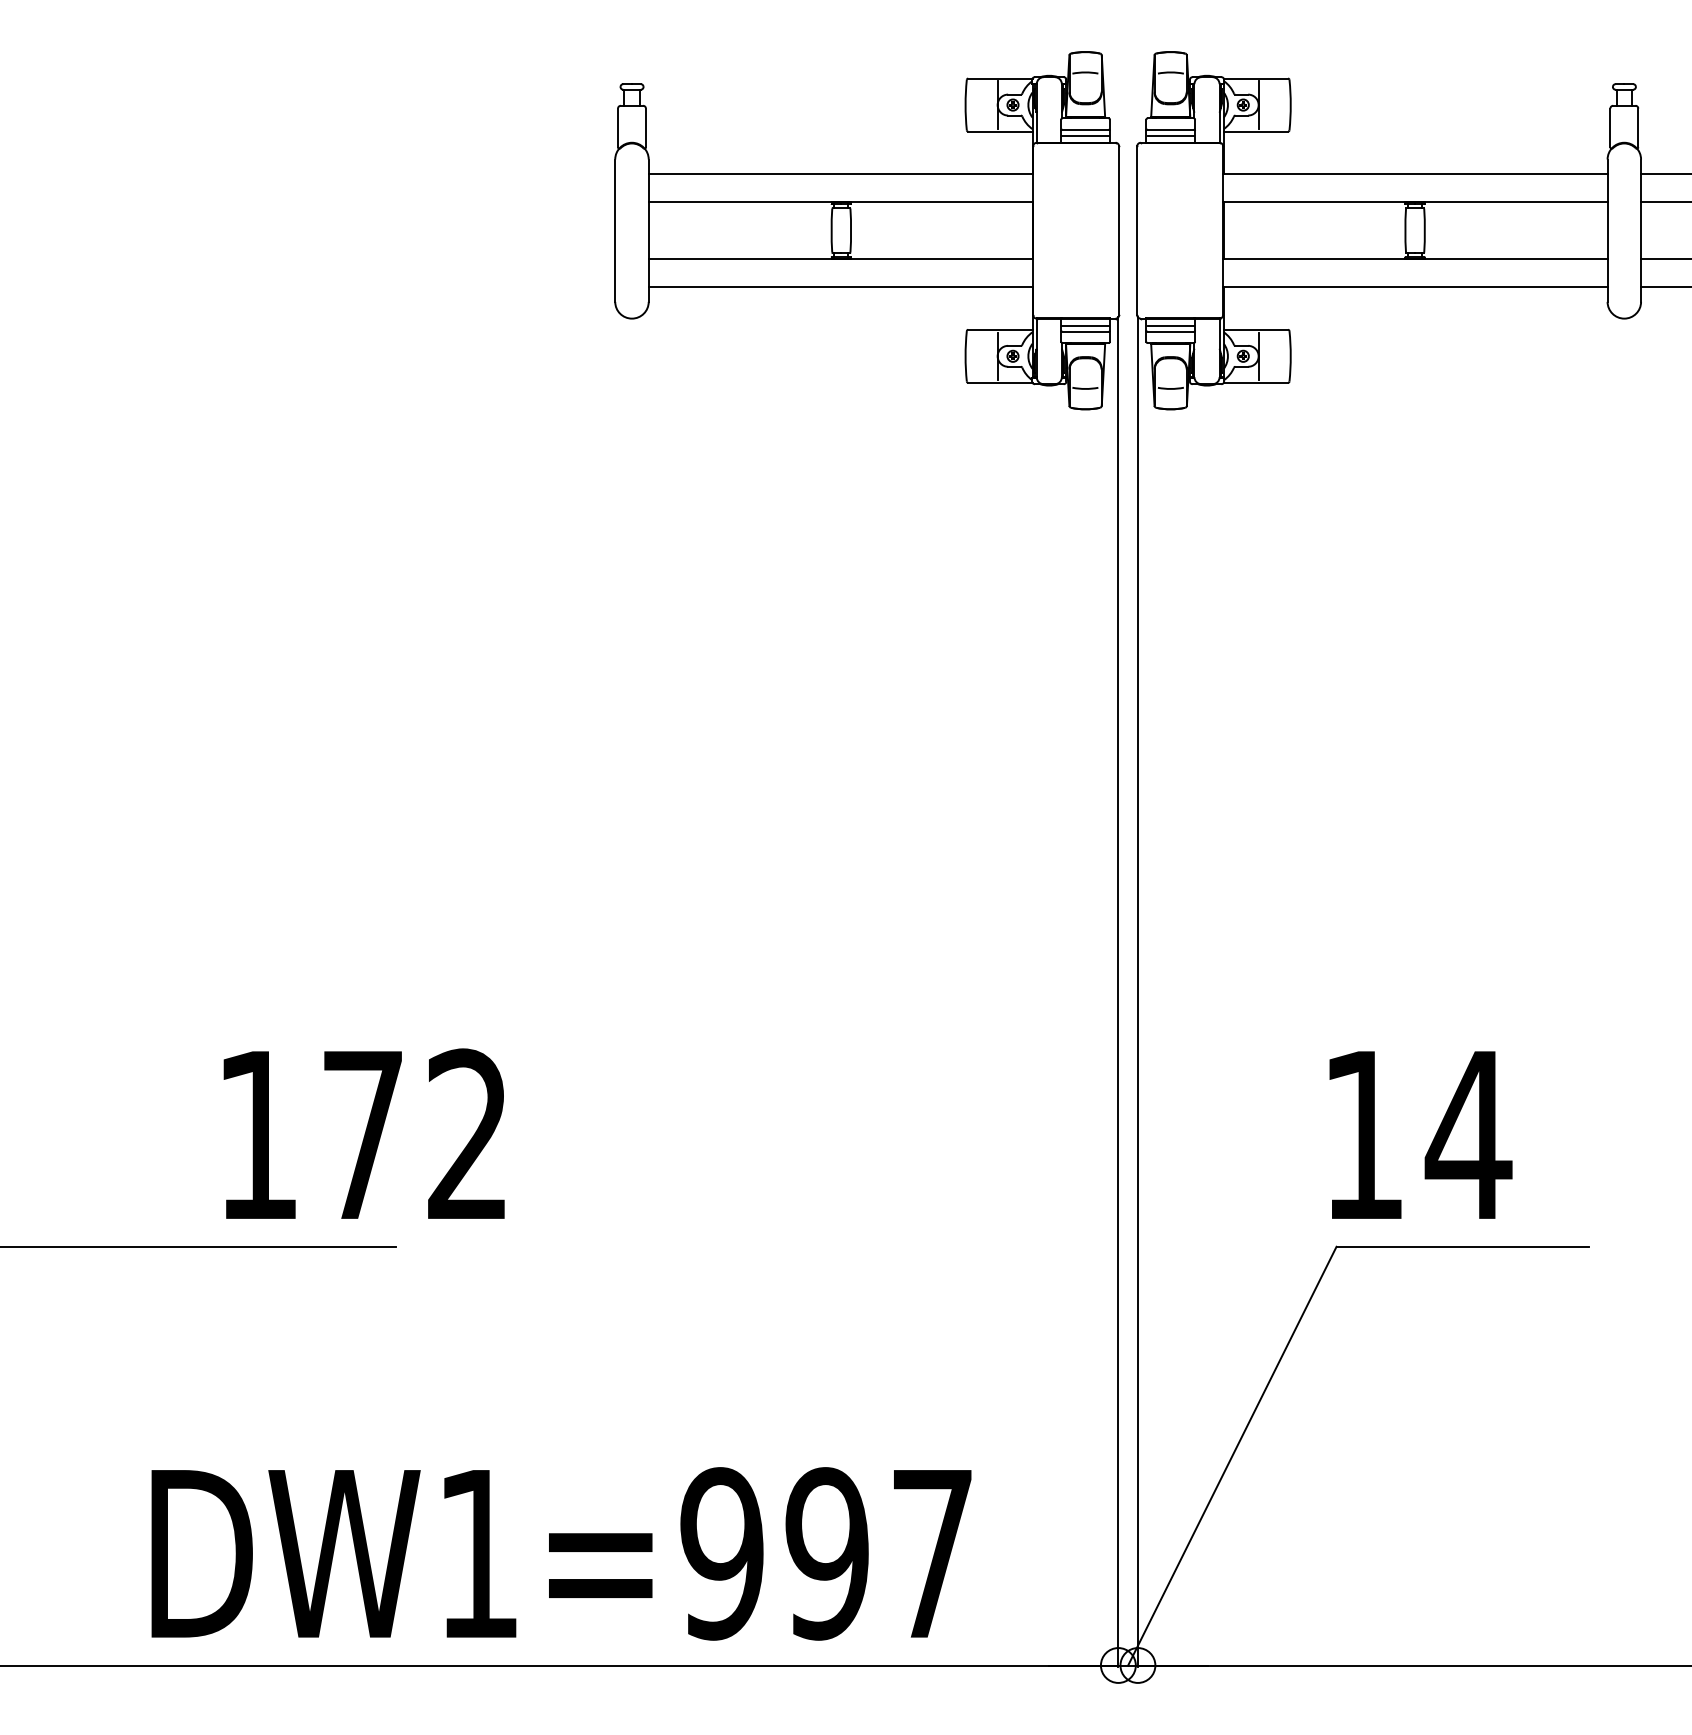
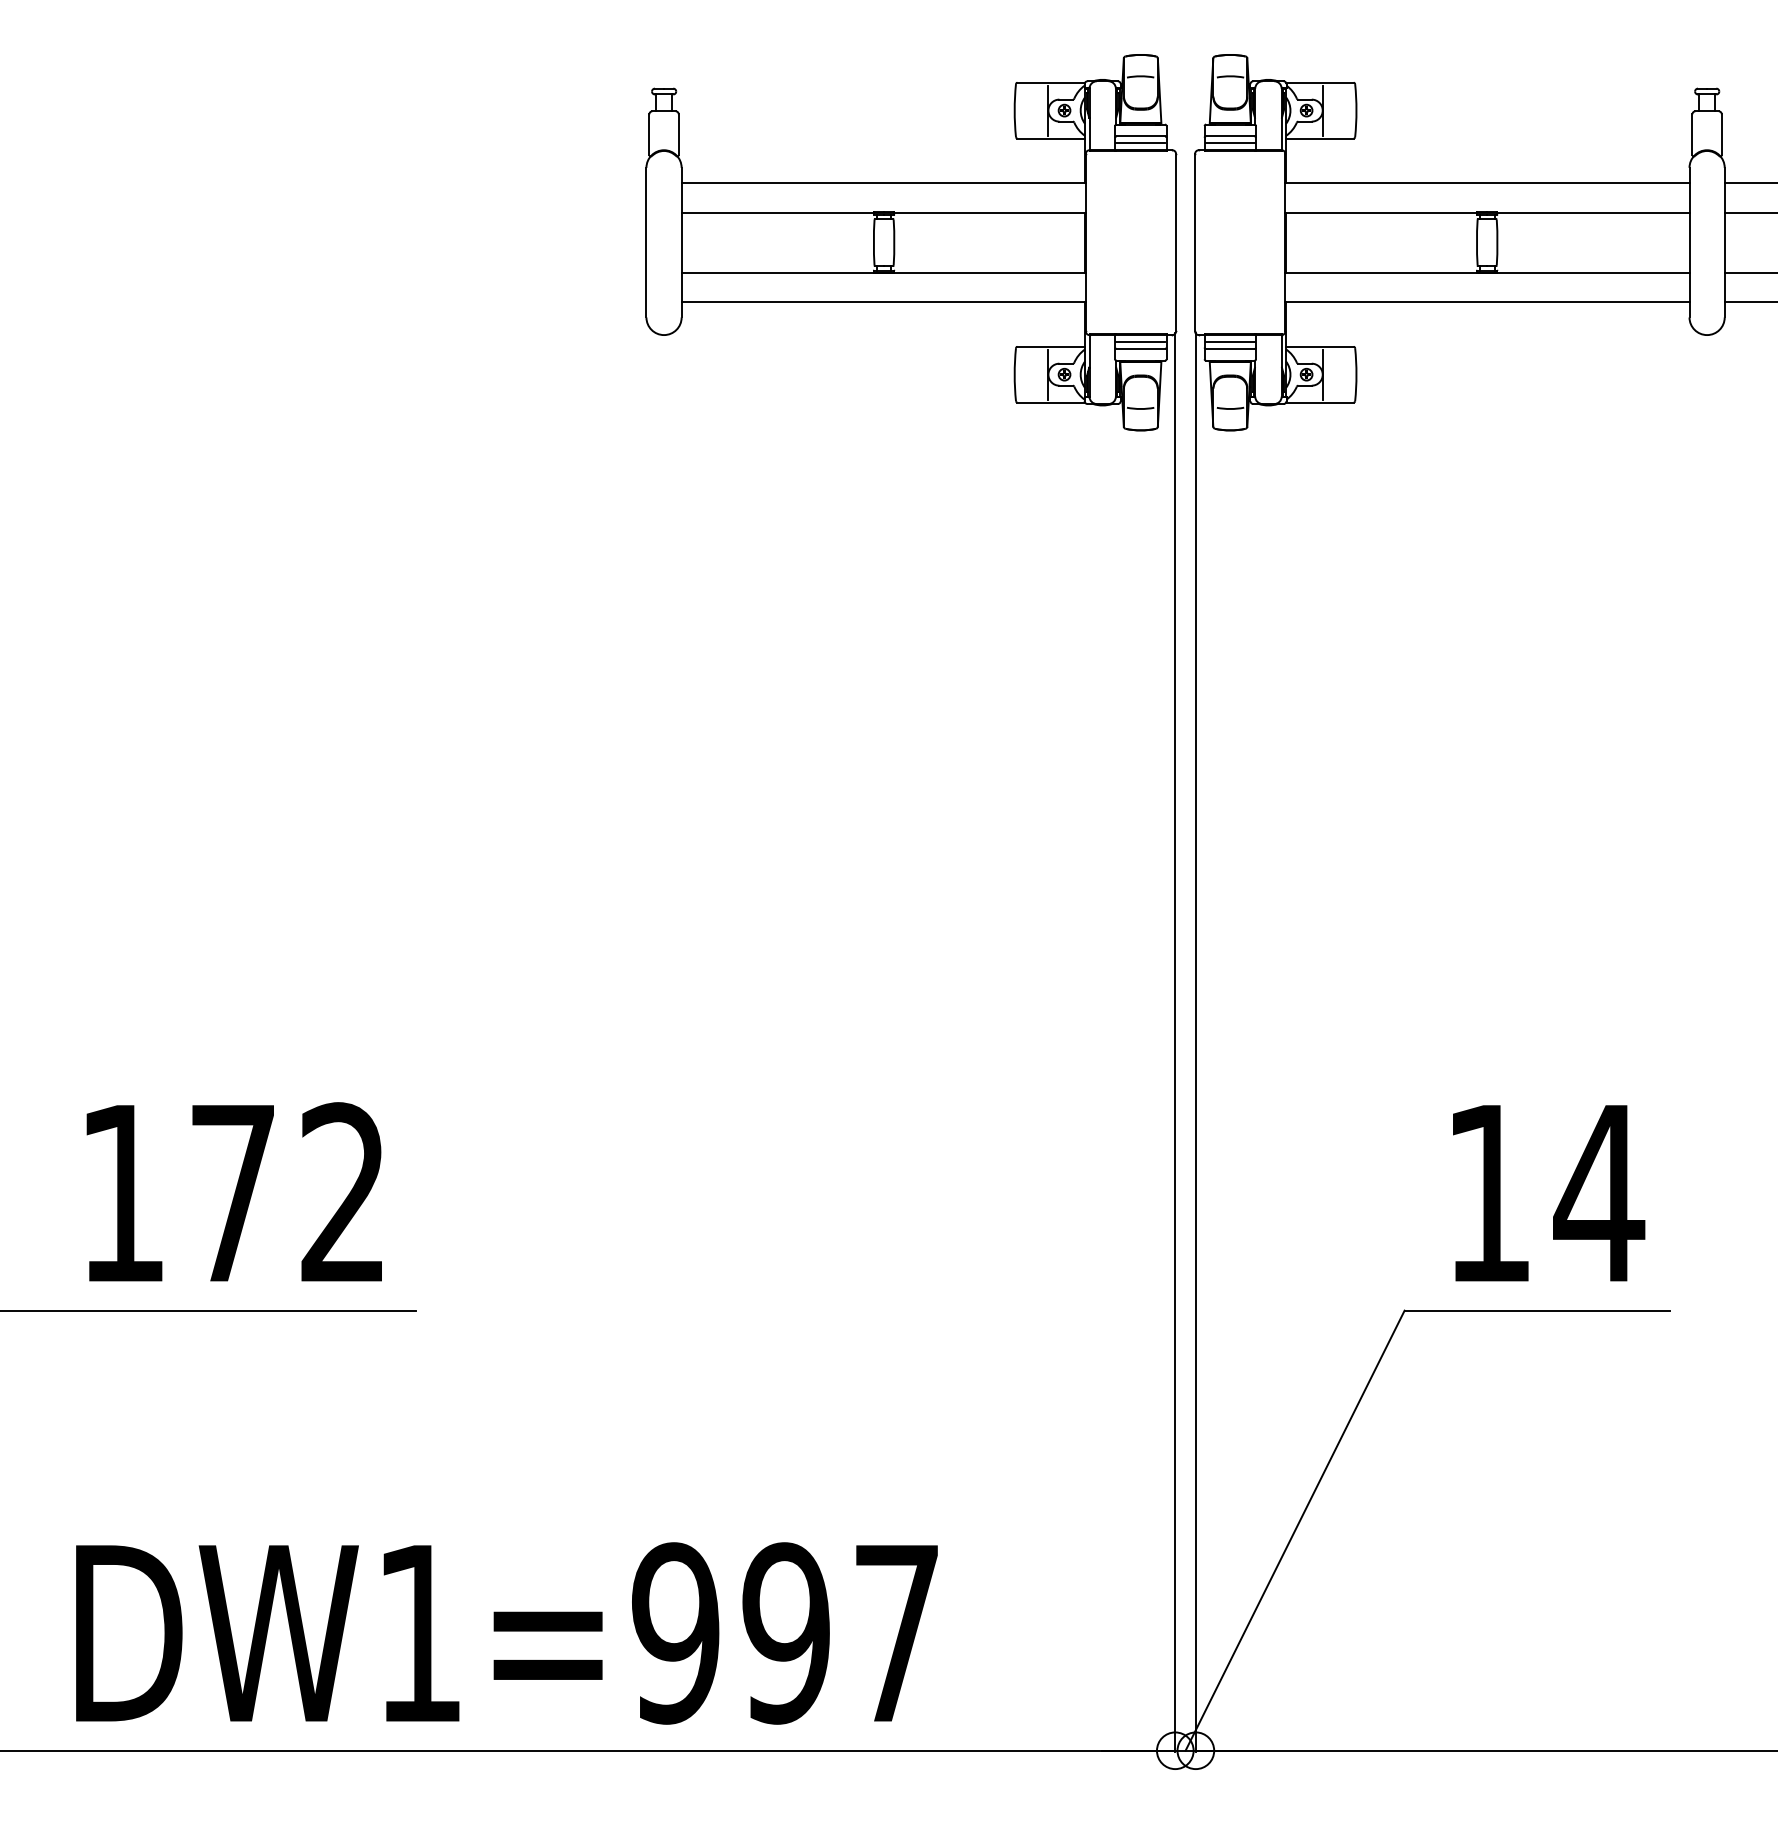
text: (363, 1133) -> (233, 1191), moved
text: (1420, 1134) -> (1548, 1192), moved
text: (561, 1553) -> (506, 1633), moved

